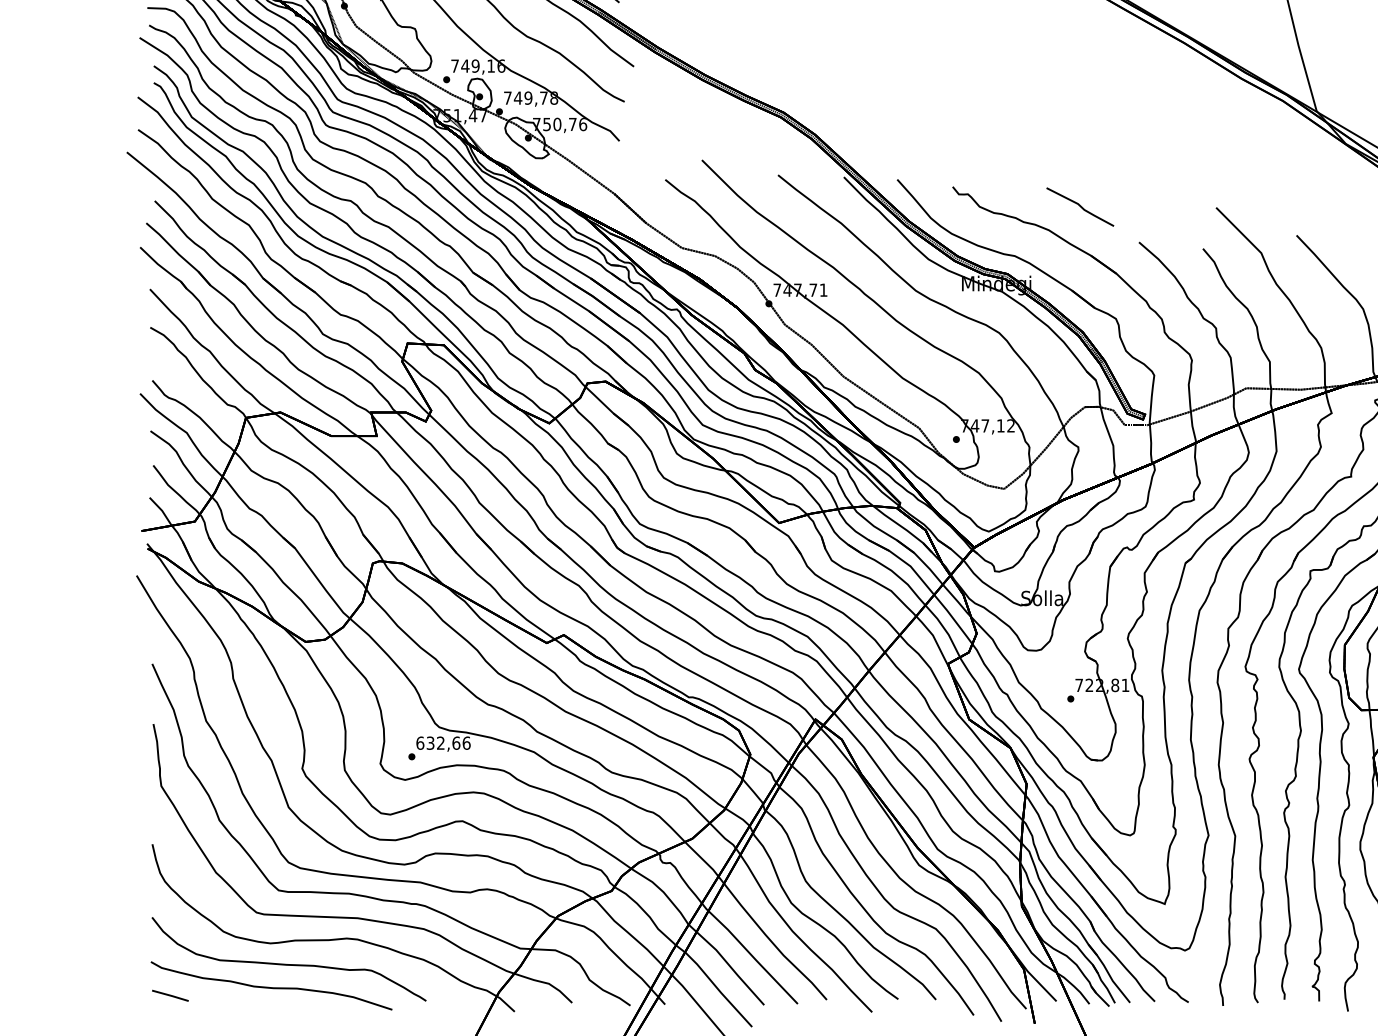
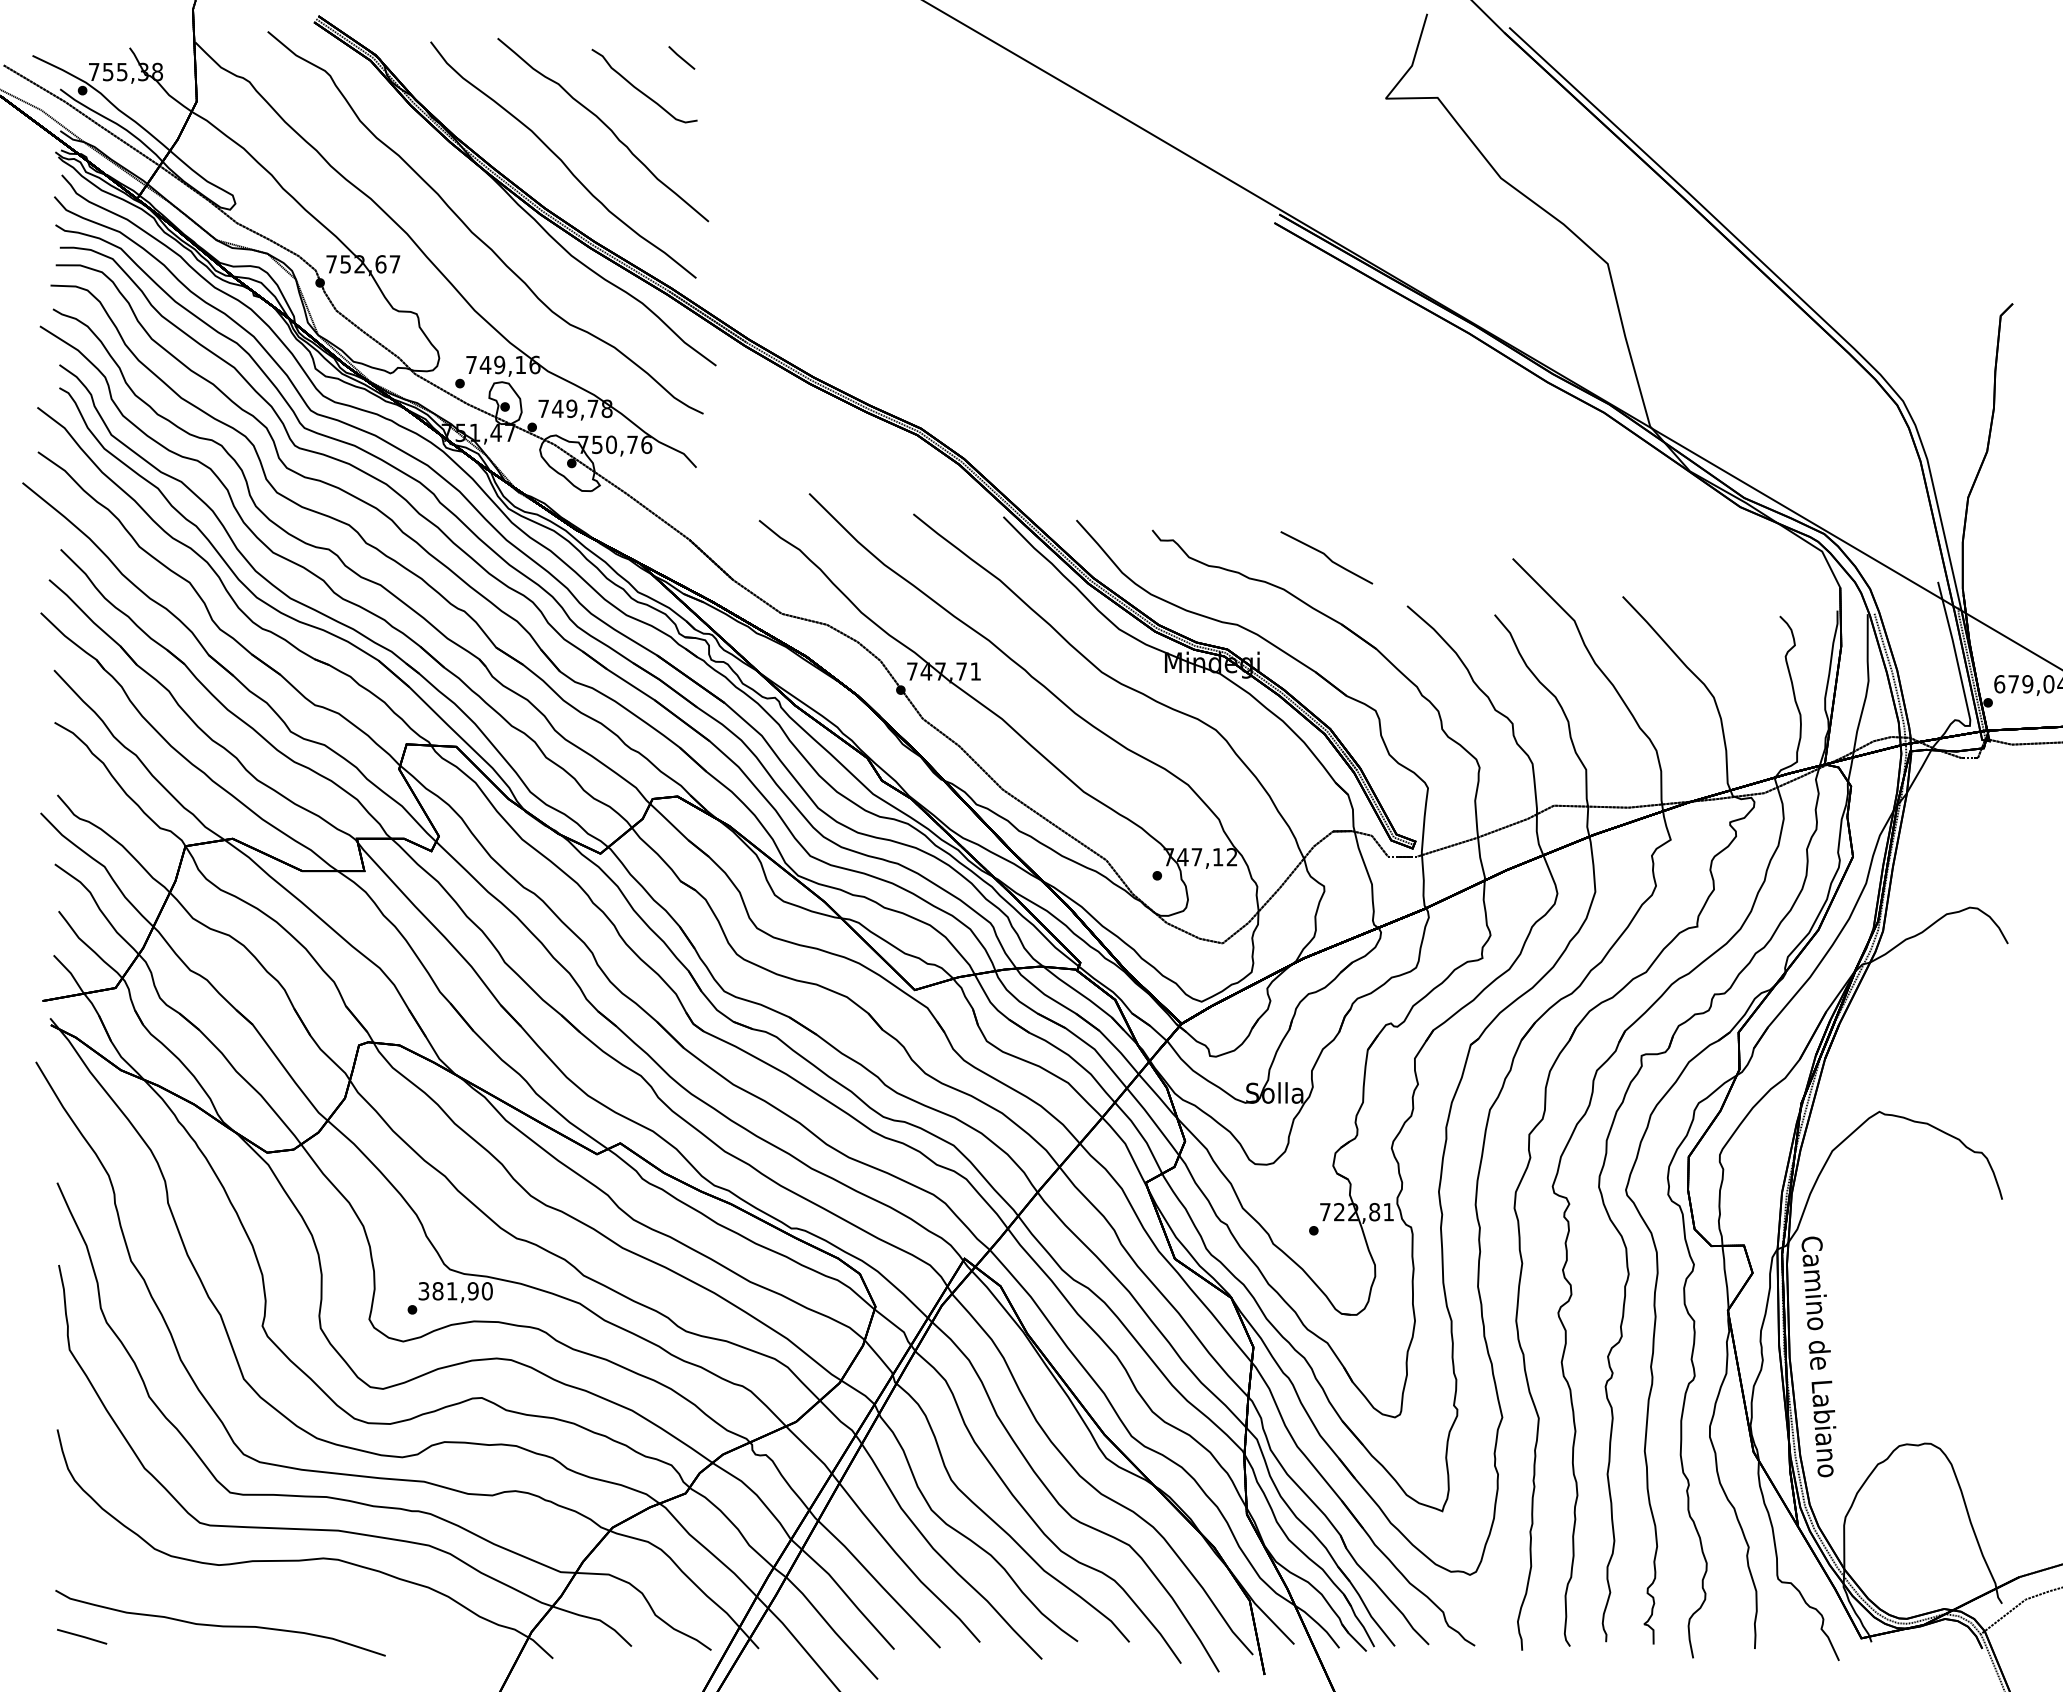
text: (443, 743) -> (455, 1291), 632,66 -> 381,90
part: (289, 964) -> (244, 1593), removed

